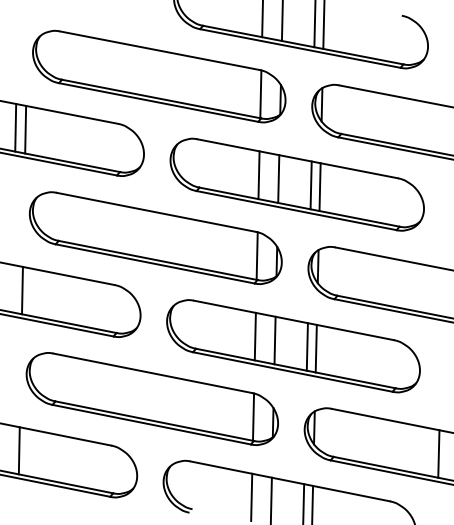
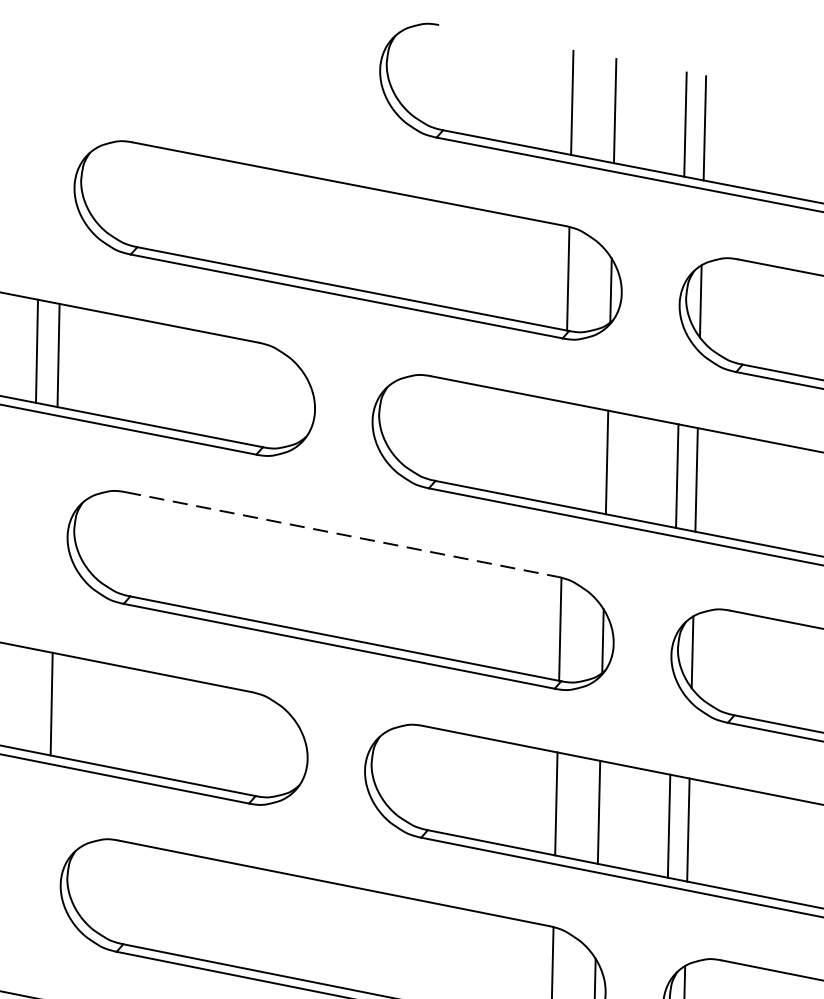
line: (258, 175) -> (563, 454), removed
line: (156, 212) -> (342, 534), solid -> dashed

